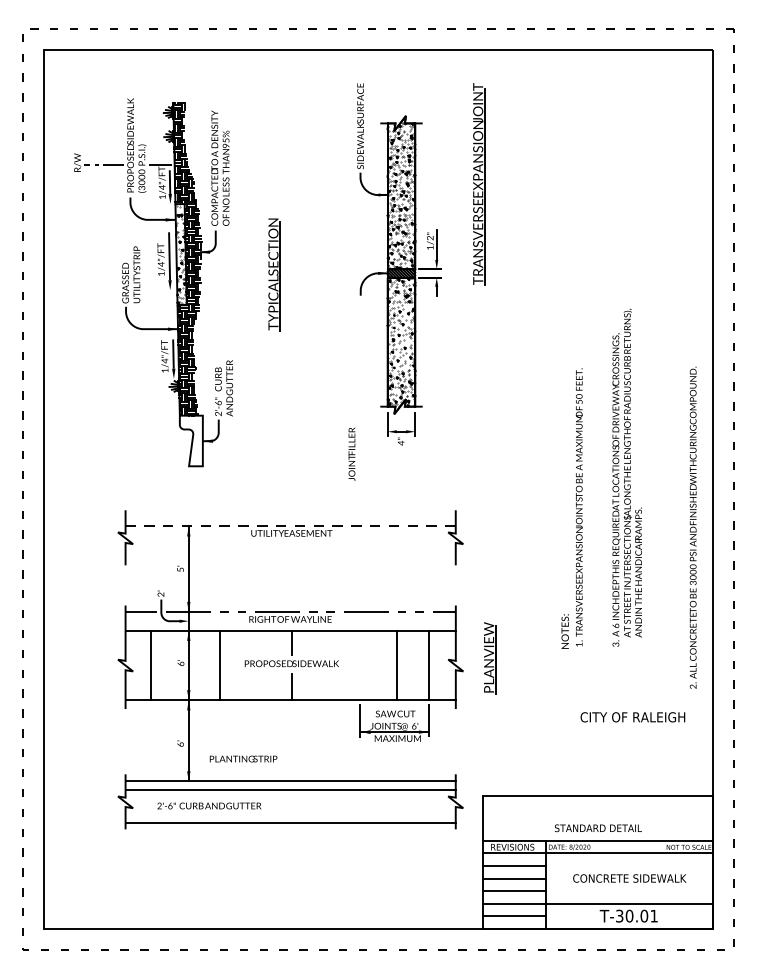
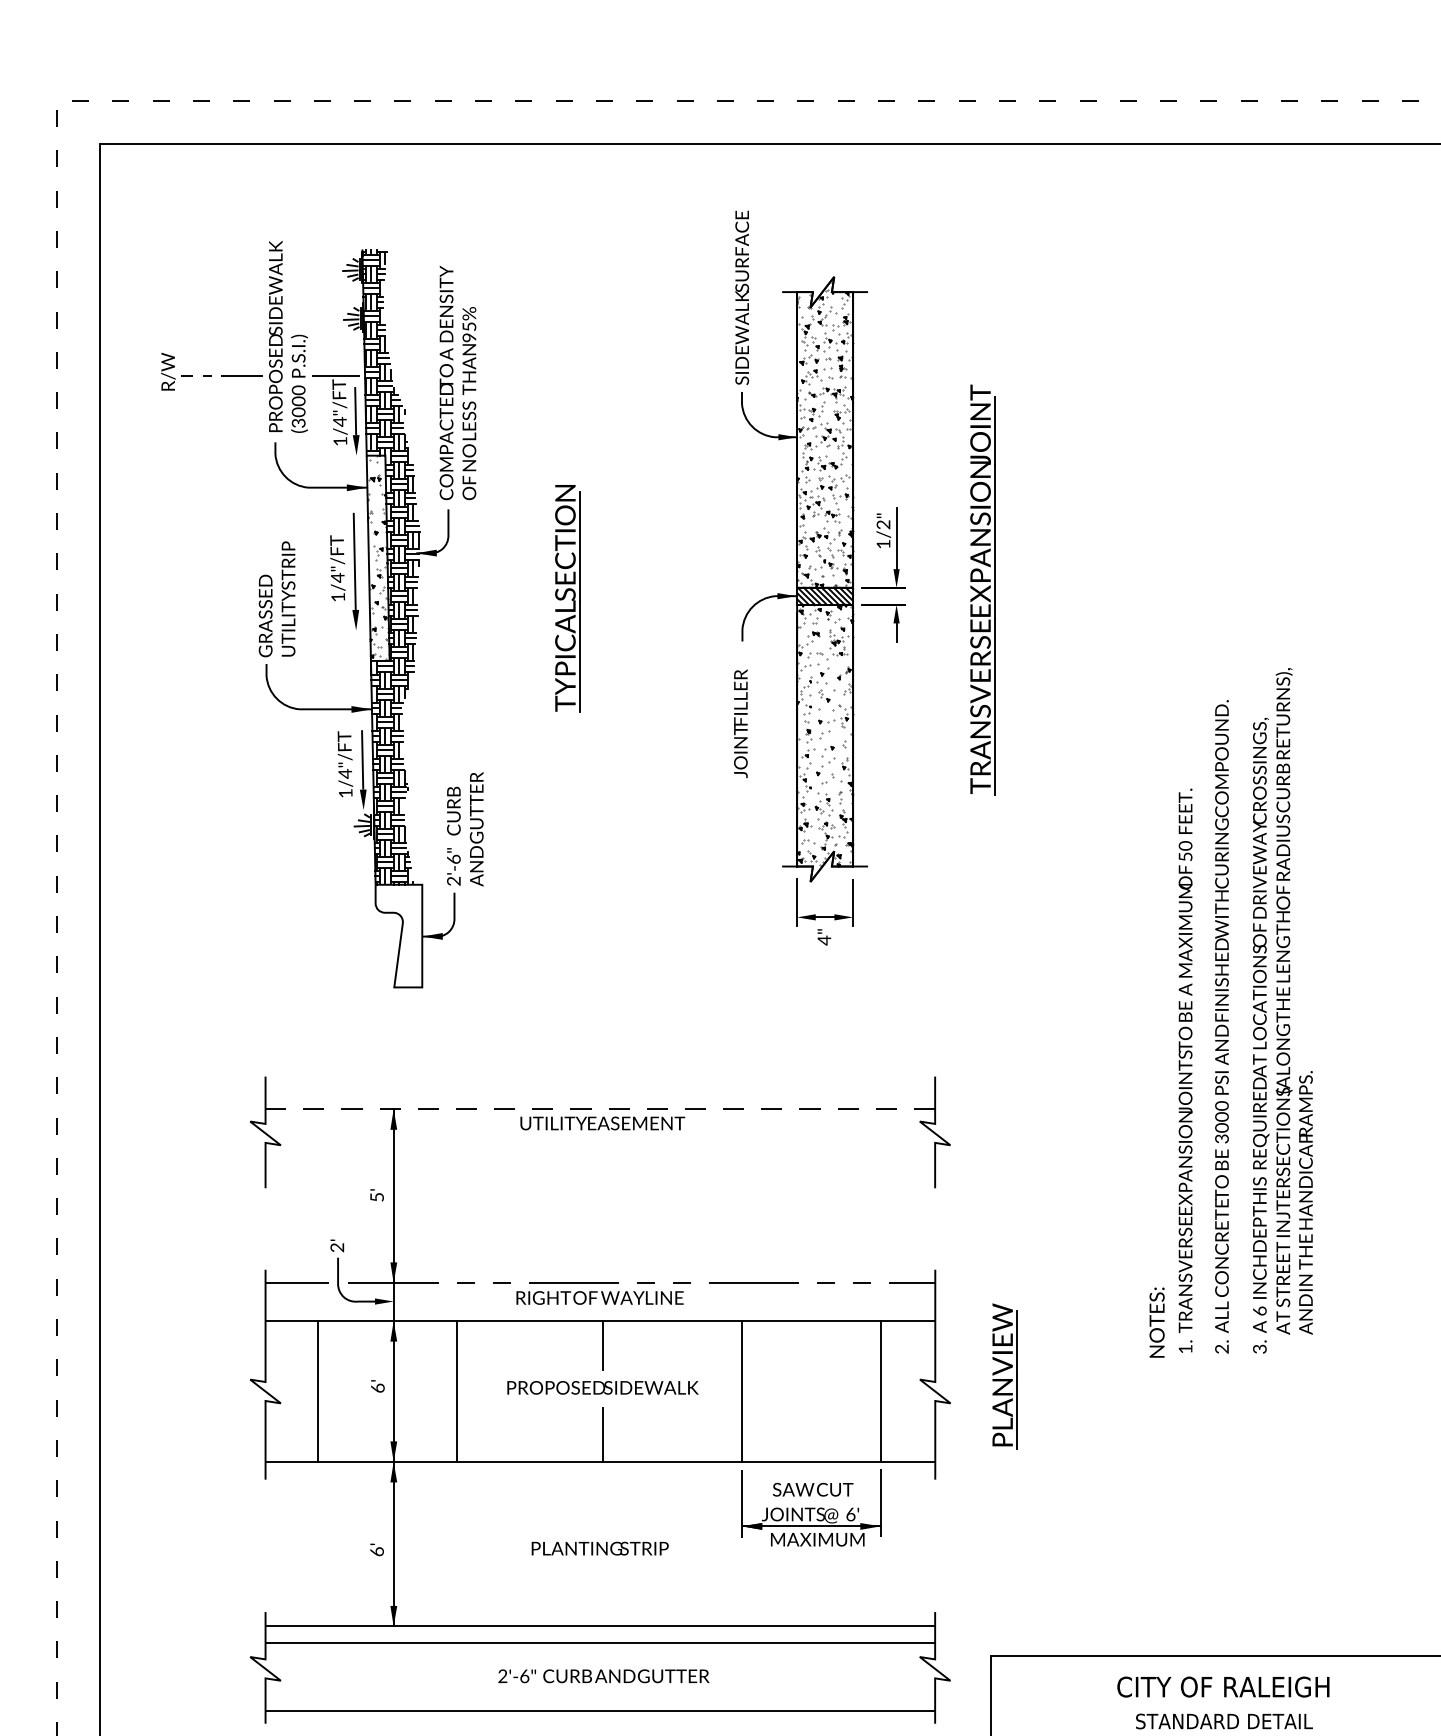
part: (479, 184) -> (983, 590), moved
text: (351, 453) -> (739, 722), moved
text: (692, 527) -> (1220, 1026), moved
line: (397, 665) -> (741, 1391), moved
text: (632, 717) -> (1222, 1687), moved
text: (243, 758) -> (600, 1547), moved
text: (209, 805) -> (604, 1675), moved

